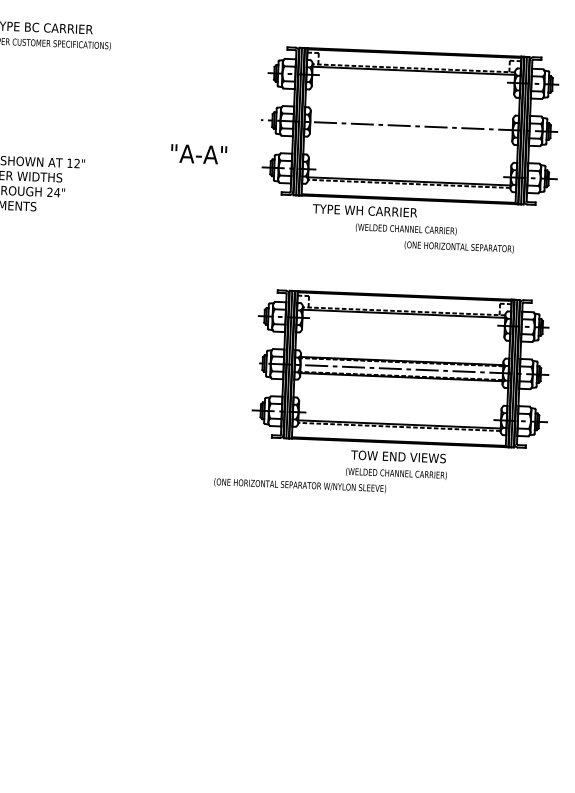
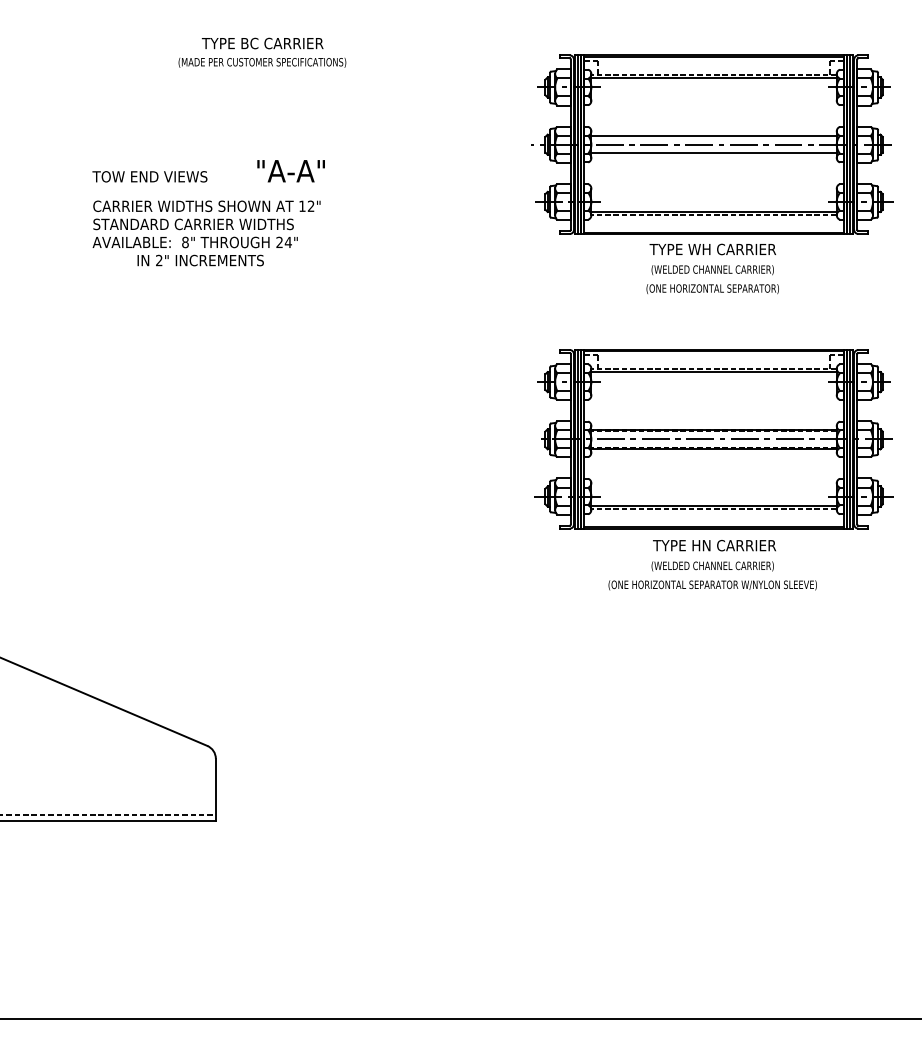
line: (411, 119) -> (713, 136), added
line: (410, 133) -> (713, 153), added
text: (198, 154) -> (290, 171), moved
text: (364, 210) -> (712, 249), moved
text: (459, 247) -> (712, 289), moved
text: (398, 456) -> (714, 545), TOW END VIEWS -> TYPE HN CARRIER
text: (299, 485) -> (712, 585), moved

